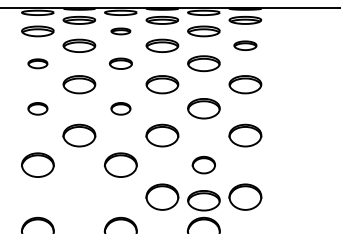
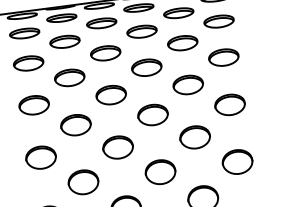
part: (120, 31) -> (101, 23), size x1.67
part: (245, 45) -> (219, 21), size x1.43
part: (37, 63) -> (28, 63), size x1.67
part: (120, 63) -> (105, 53), size x1.43
part: (37, 108) -> (33, 105), size x1.67
part: (120, 108) -> (110, 94), size x1.67
part: (203, 164) -> (194, 136), size x1.43
part: (79, 196) -> (83, 181), added
part: (203, 200) -> (199, 170), removed

